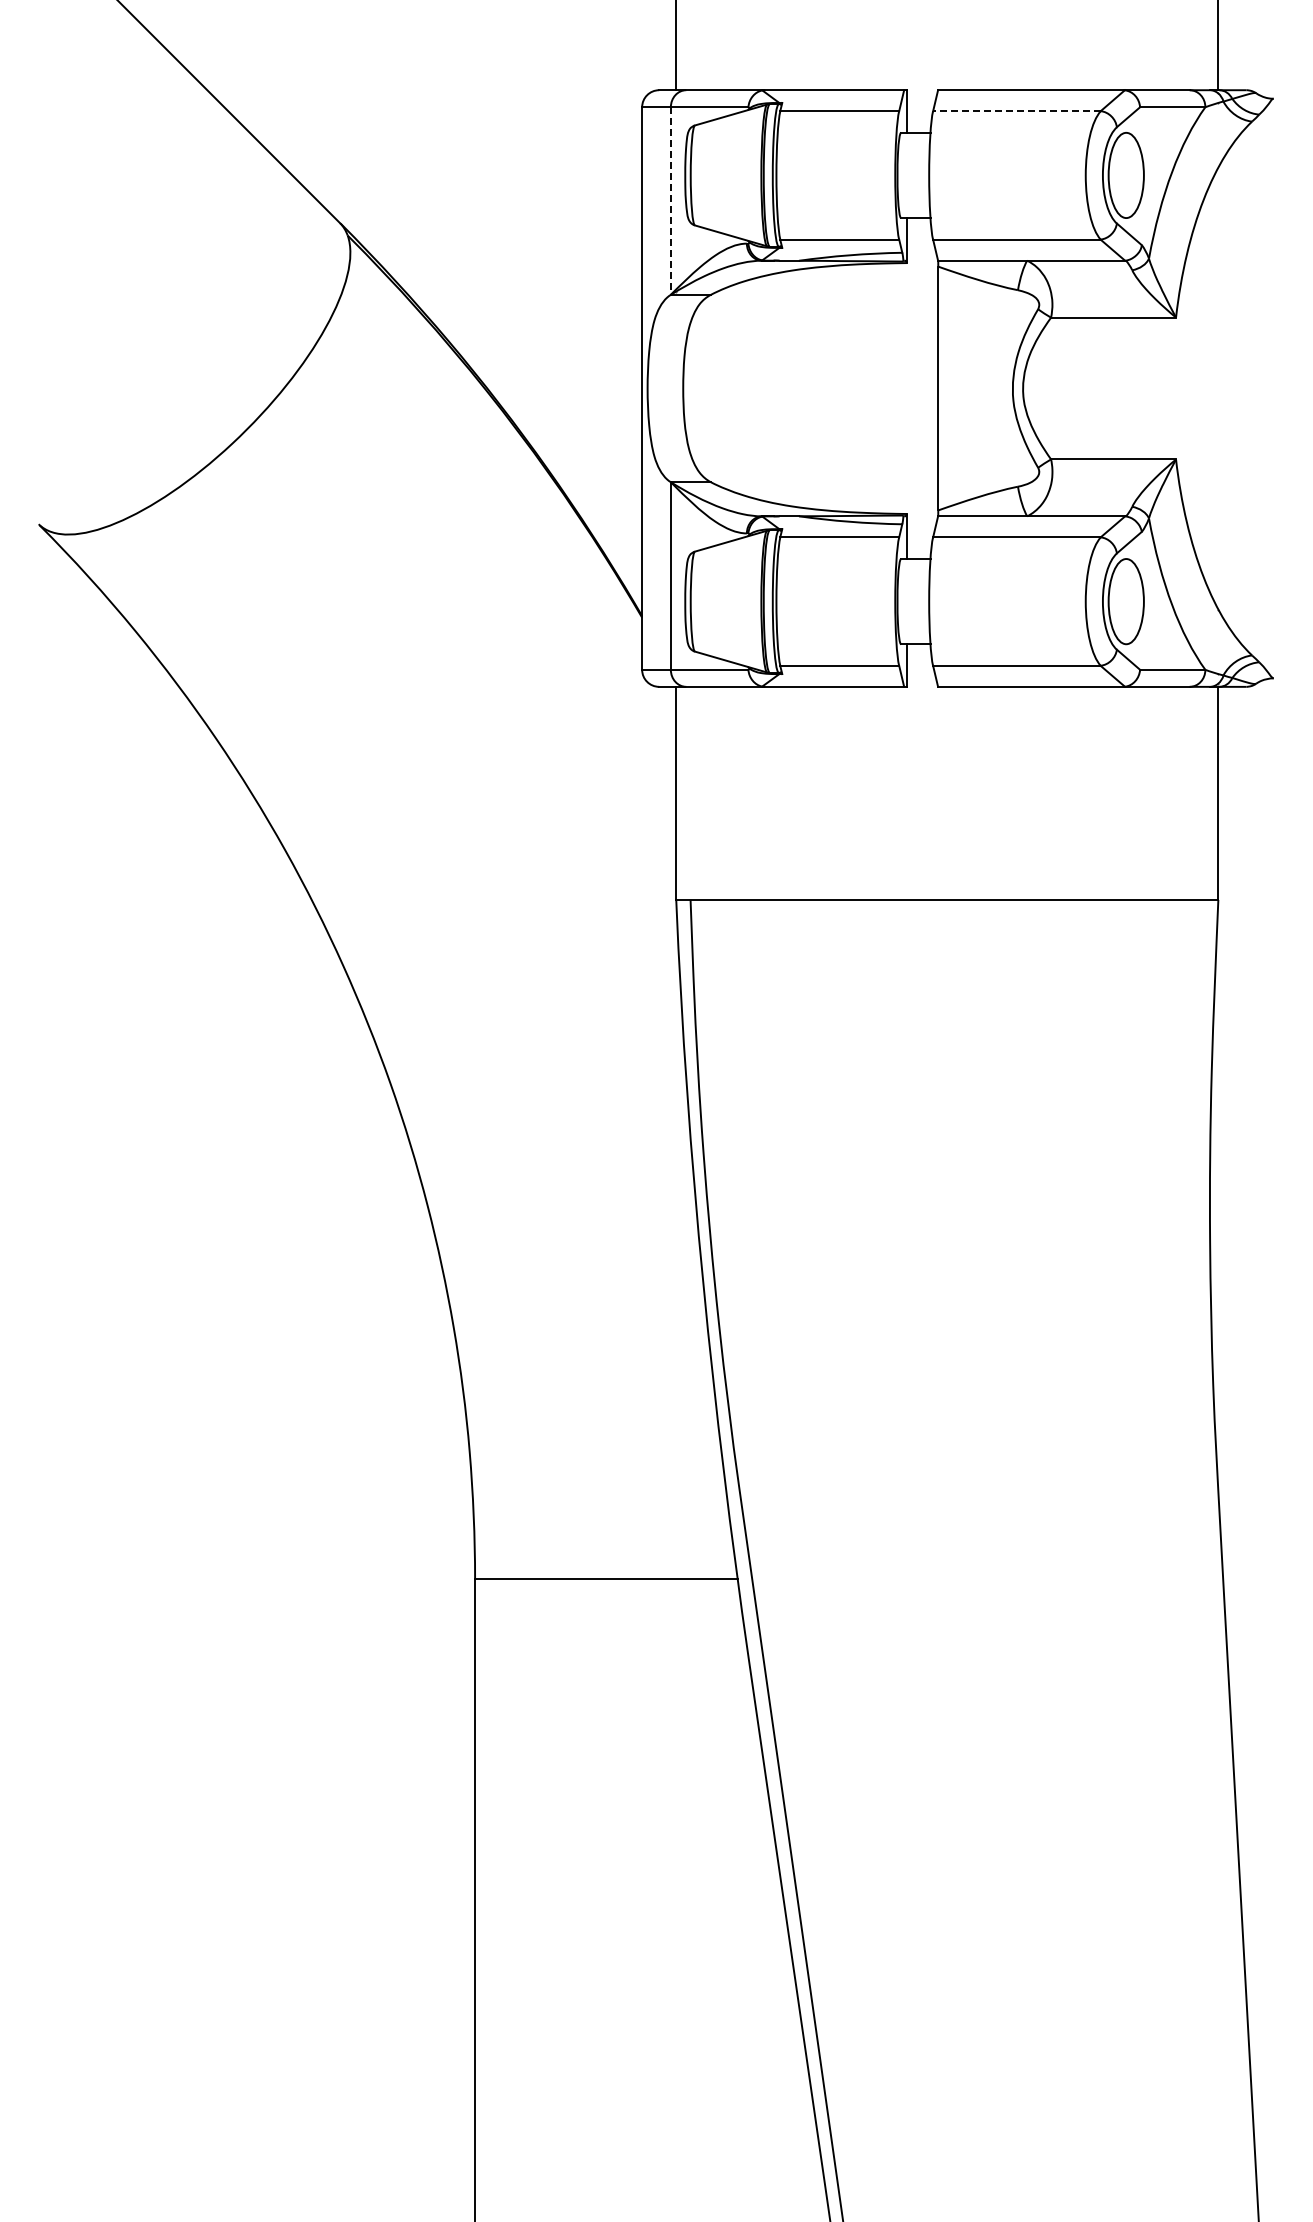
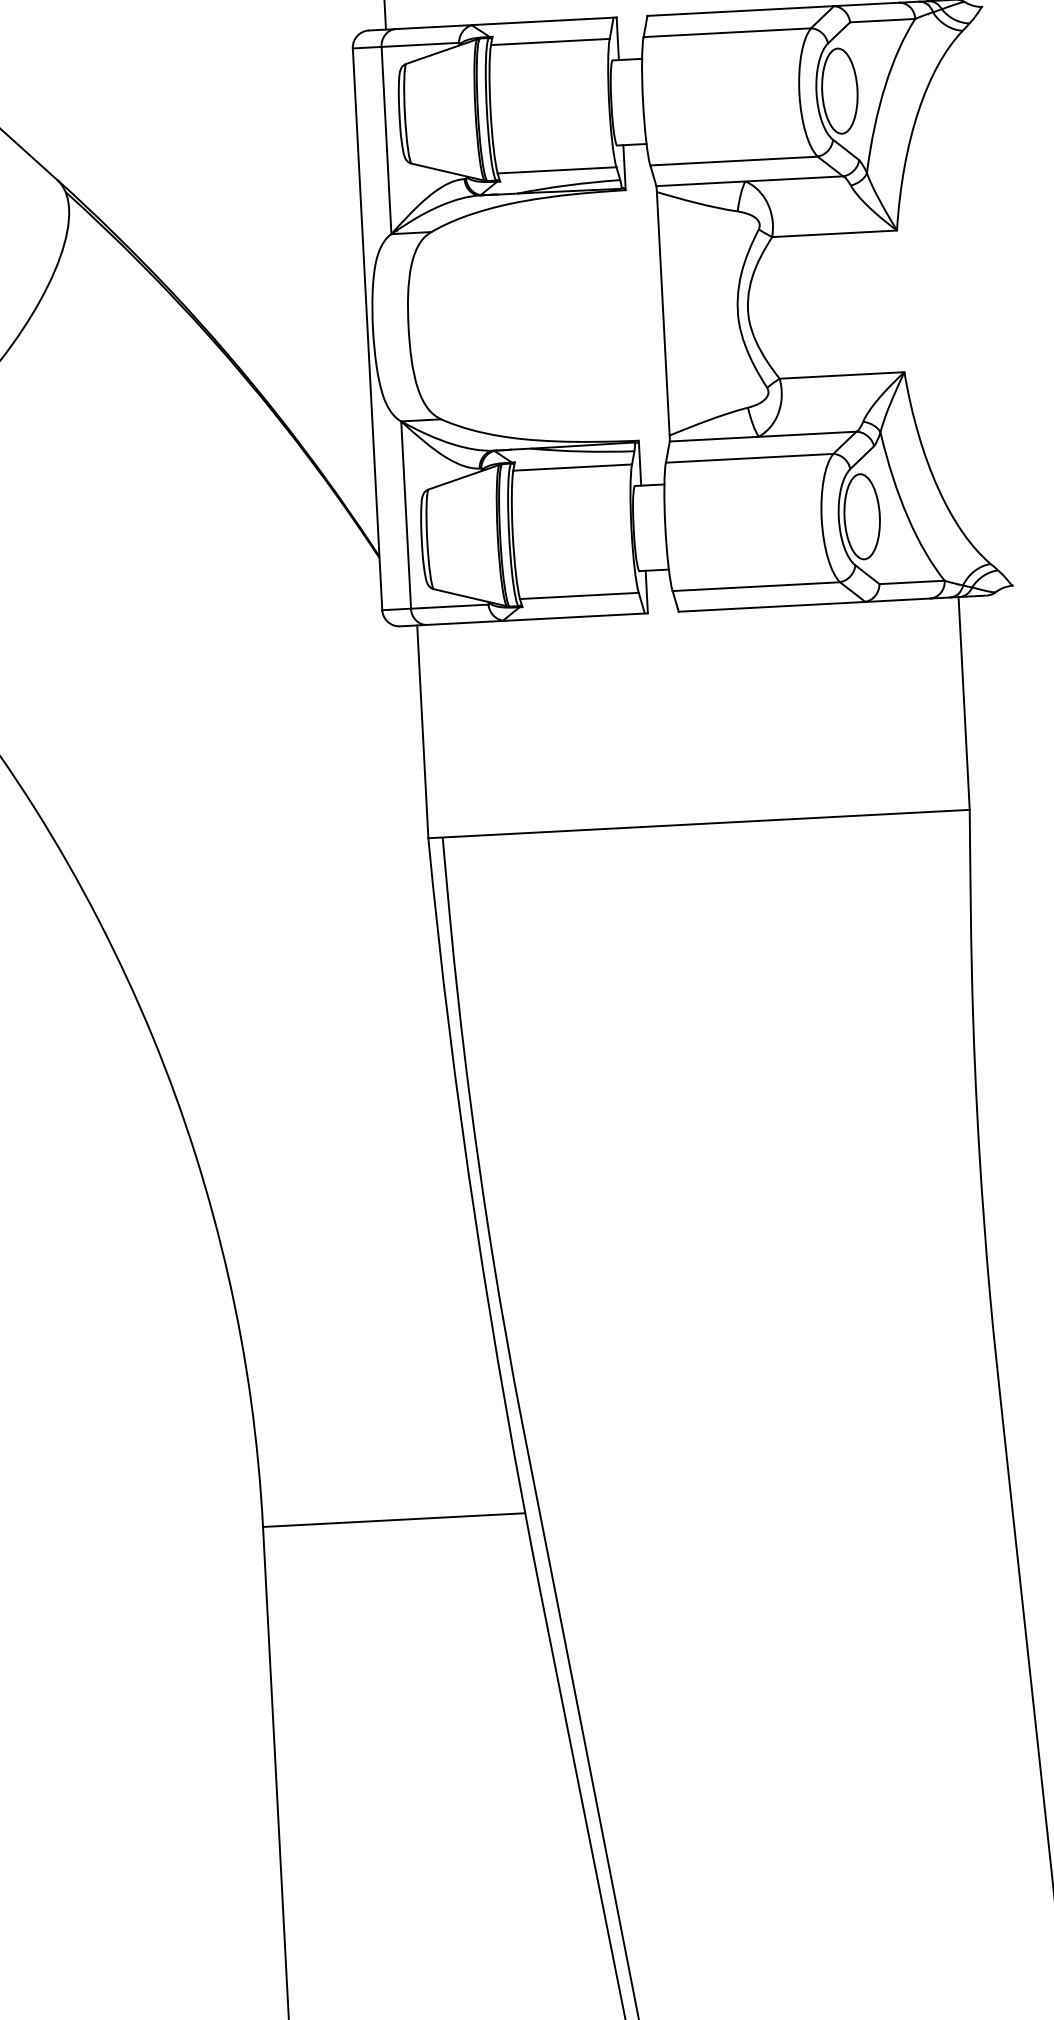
line: (1016, 111) -> (726, 33), dashed -> solid
line: (670, 201) -> (386, 141), dashed -> solid

